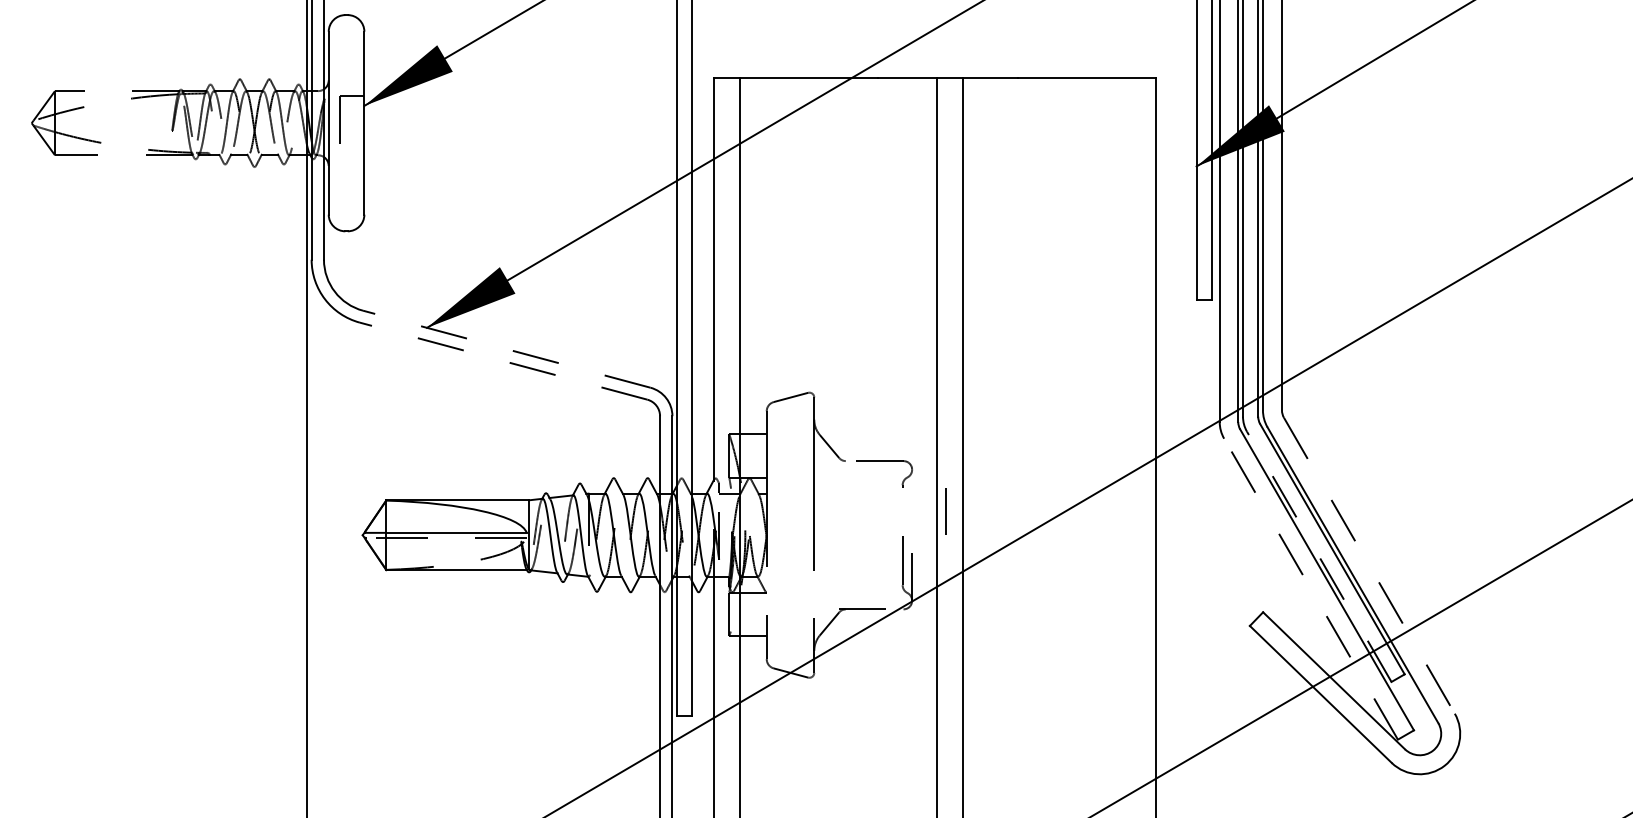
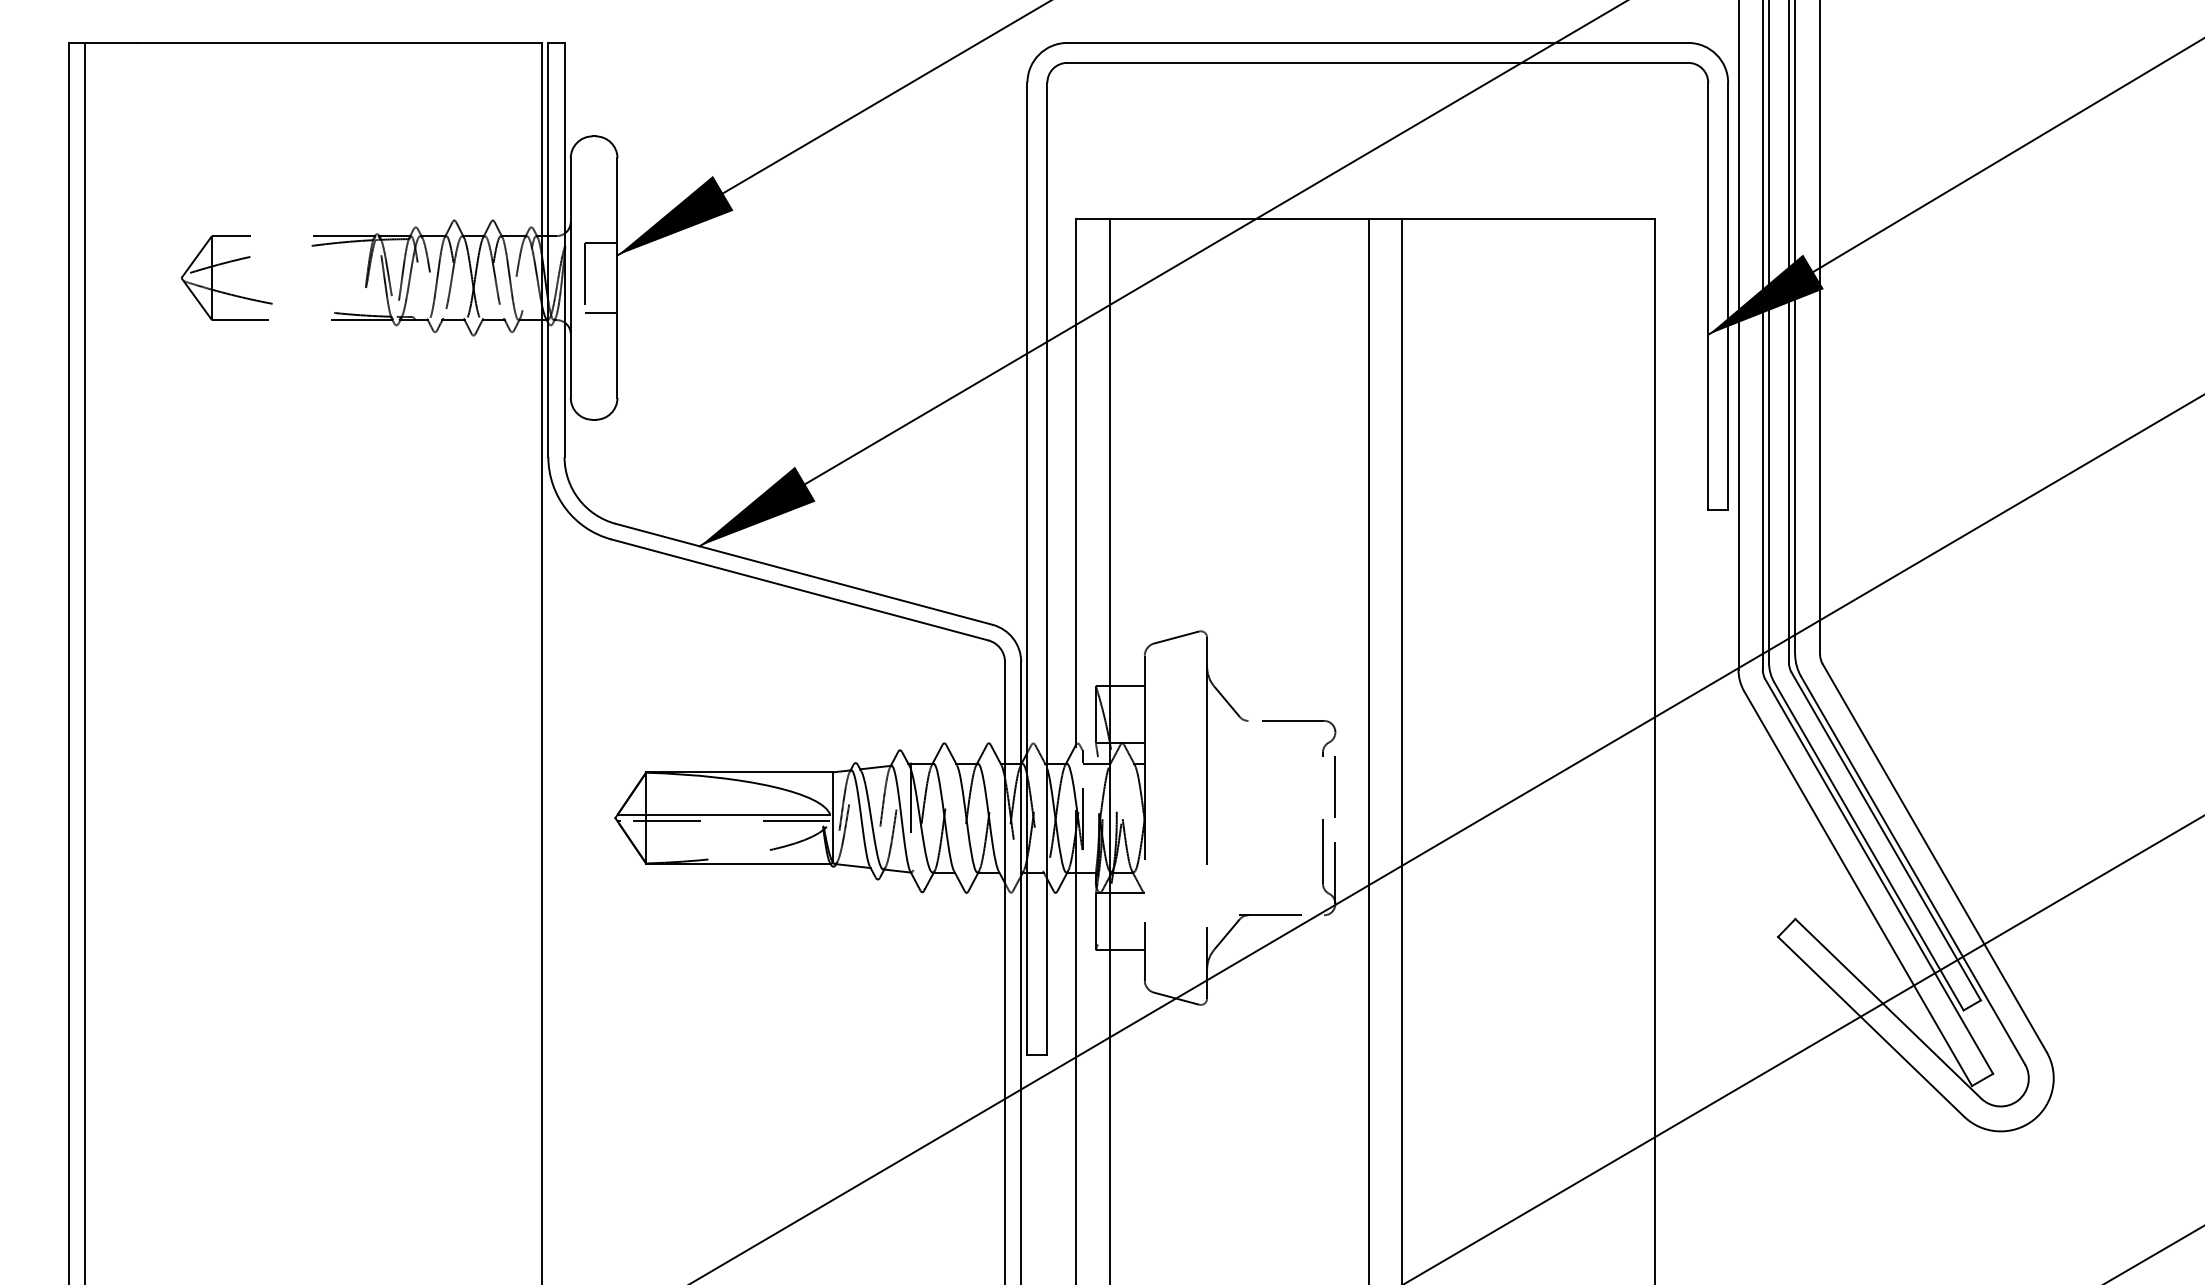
line: (352, 150) -> (601, 313), added
line: (506, 349) -> (803, 574), dashed -> solid
line: (503, 360) -> (799, 589), dashed -> solid
line: (945, 511) -> (1334, 786), moved
line: (1318, 556) -> (1868, 845), dashed -> solid
line: (1369, 566) -> (1934, 858), dashed -> solid
line: (1311, 588) -> (1858, 888), dashed -> solid

